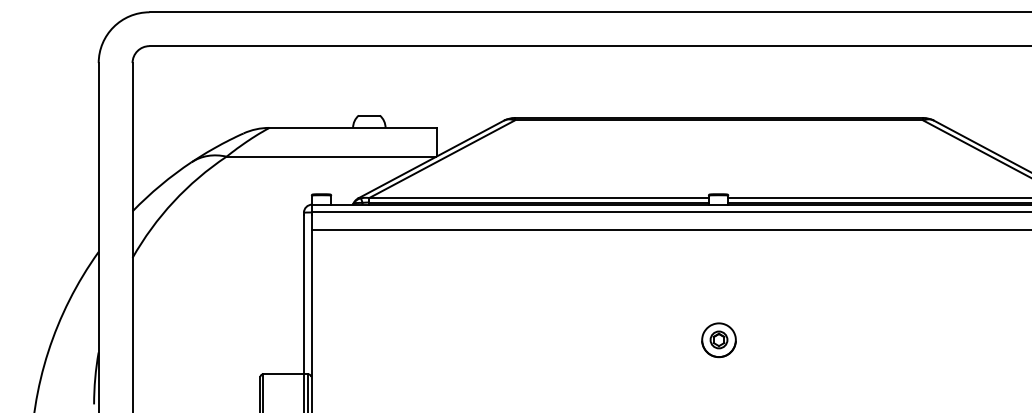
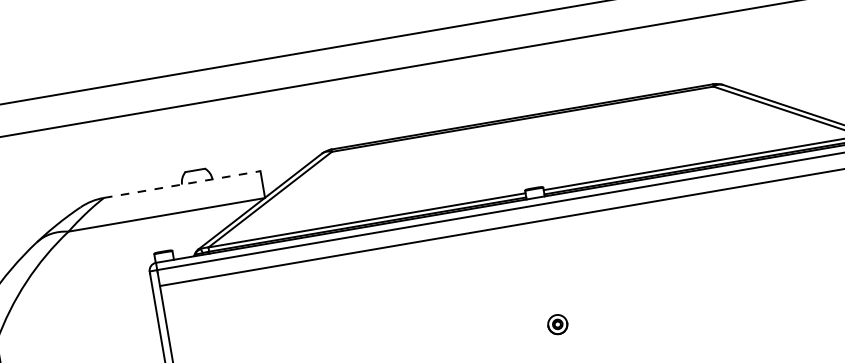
line: (353, 127) -> (182, 184), solid -> dashed
part: (718, 340) -> (557, 324), size x0.6

